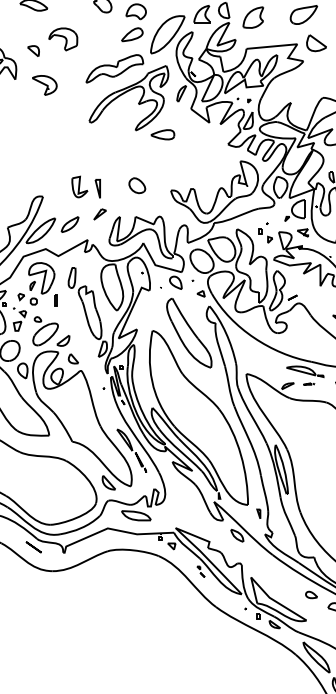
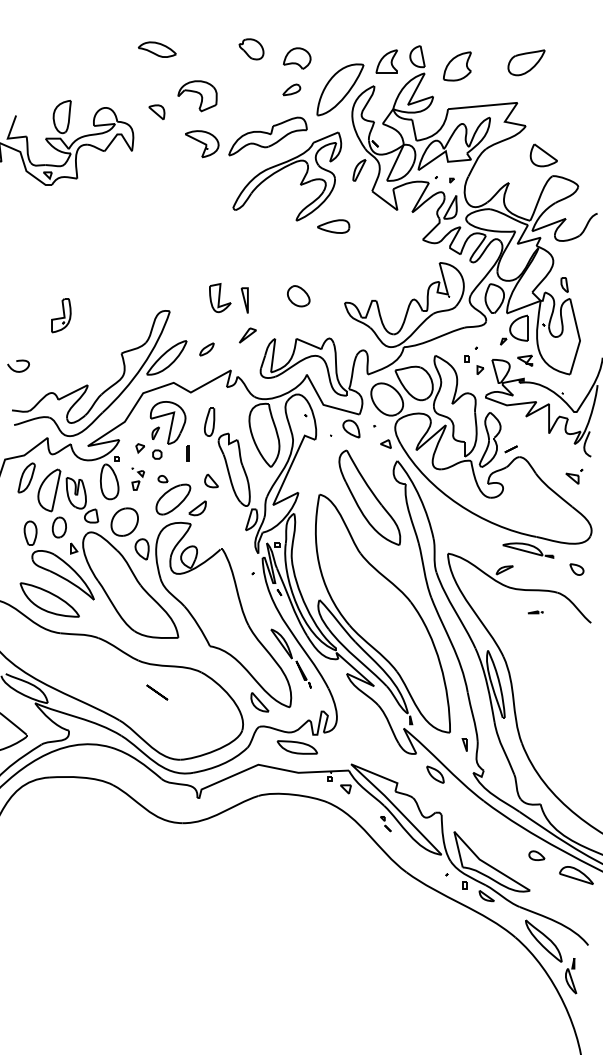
part: (132, 34) -> (291, 89), size x0.6
part: (316, 43) -> (543, 155), moved
part: (44, 85) -> (202, 144), moved
part: (69, 224) -> (206, 349), size x0.6
part: (19, 319) -> (137, 478), size x0.7
part: (73, 358) -> (211, 480), moved
part: (309, 384) -> (535, 612), moved
line: (33, 547) -> (157, 692), moved

